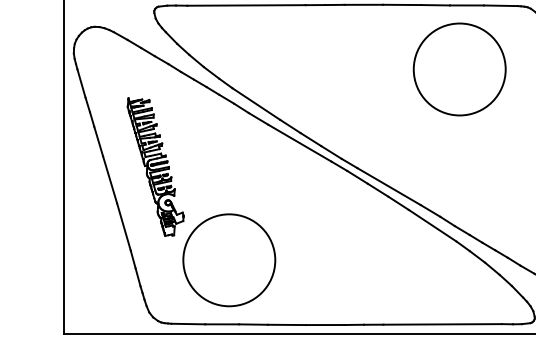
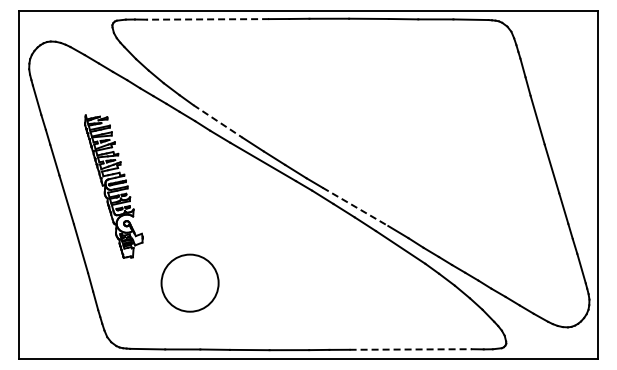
line: (246, 5) -> (207, 19), solid -> dashed
circle: (459, 69) -> (428, 85), removed
line: (256, 104) -> (218, 121), solid -> dashed
line: (389, 186) -> (355, 206), solid -> dashed
circle: (228, 259) -> (189, 282), size x0.6
line: (443, 324) -> (411, 349), solid -> dashed

